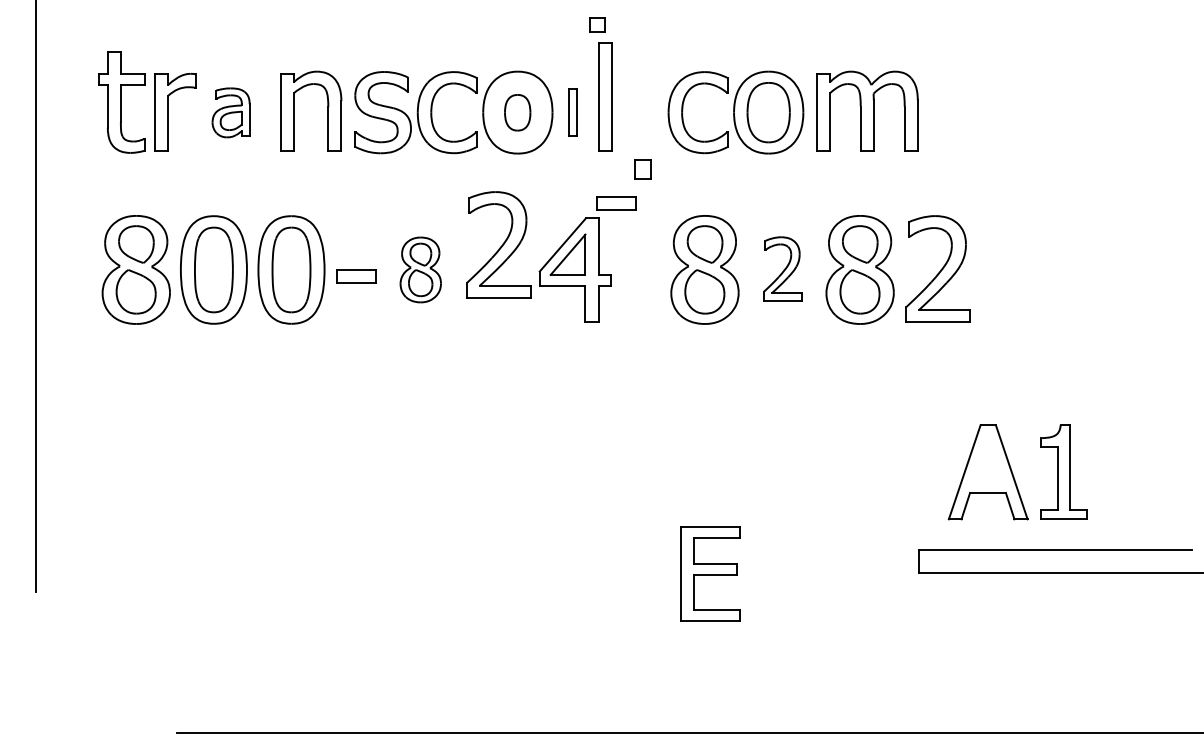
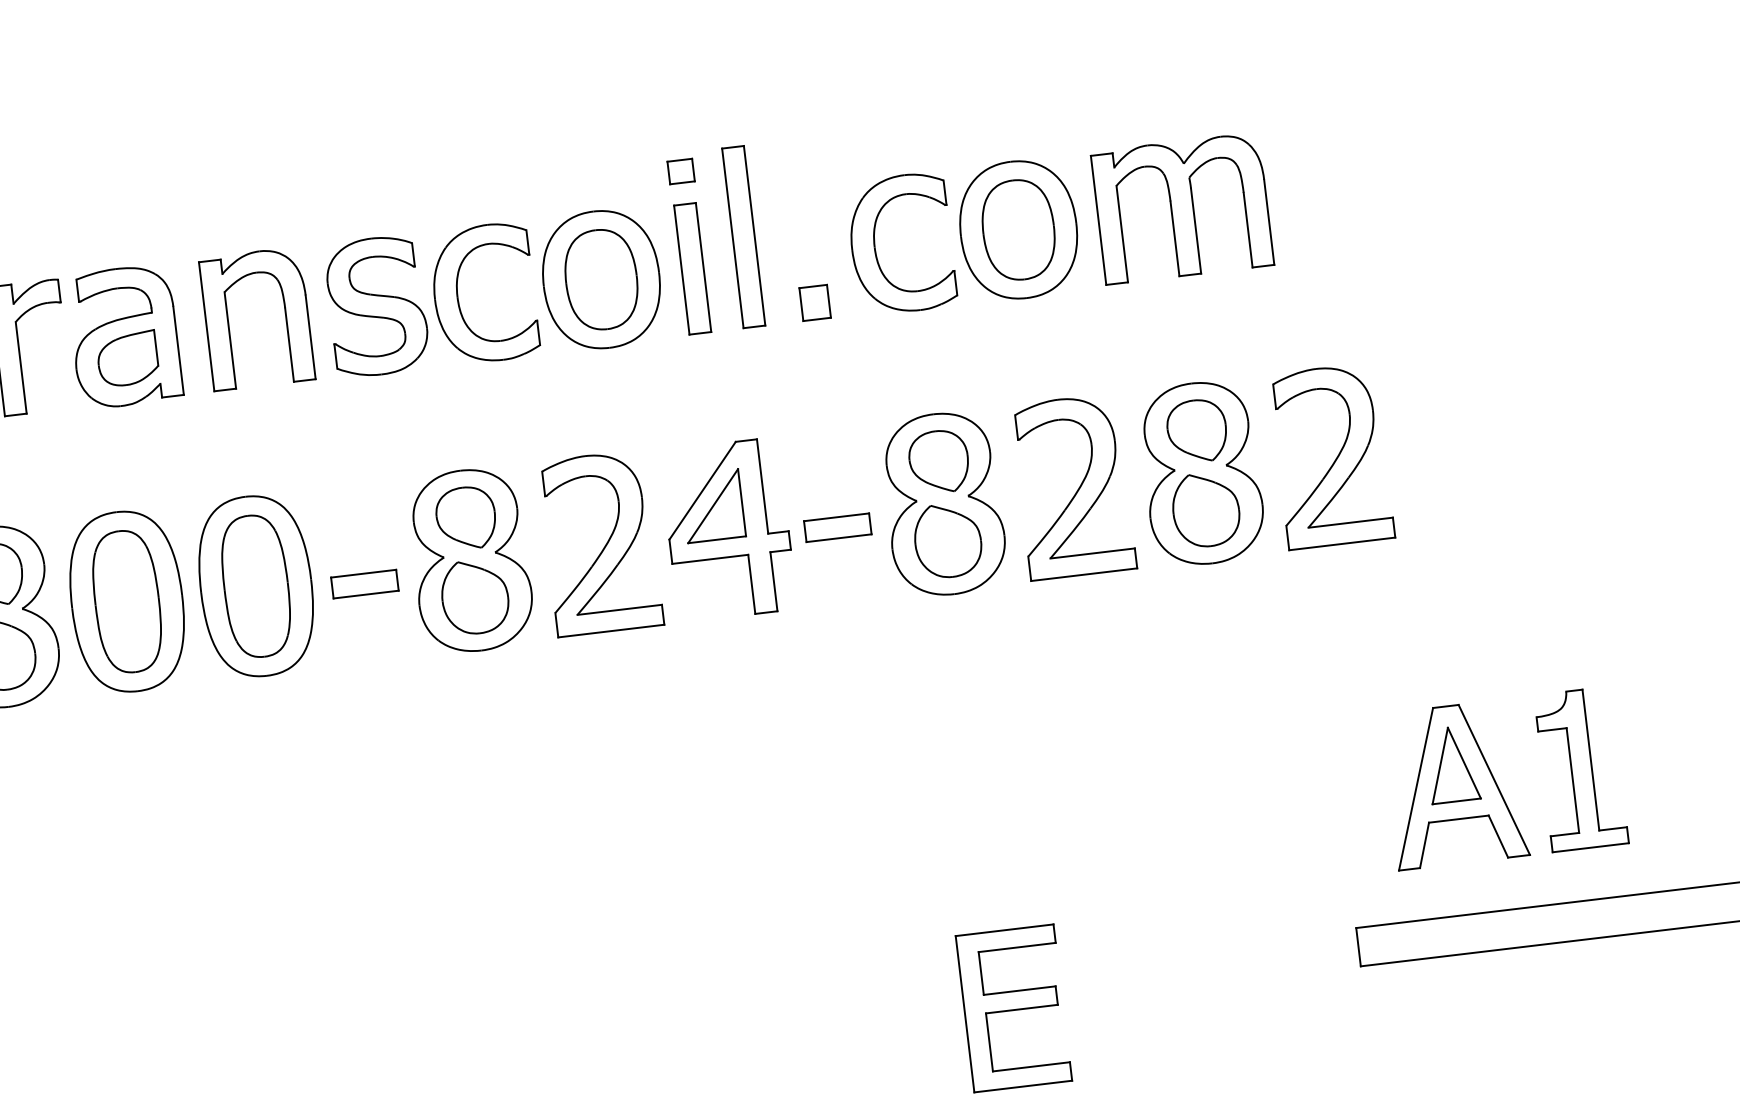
part: (597, 24) -> (680, 170), moved
part: (230, 112) -> (123, 336), size x1.67
part: (517, 112) -> (600, 279), size x1.67
part: (572, 112) -> (692, 268), size x1.67
part: (642, 169) -> (814, 302), moved
part: (616, 203) -> (837, 527), moved
part: (498, 244) -> (600, 542), moved
part: (782, 268) -> (1072, 486), size x1.67
part: (420, 269) -> (470, 559), size x1.67
part: (987, 460) -> (1451, 765), added

